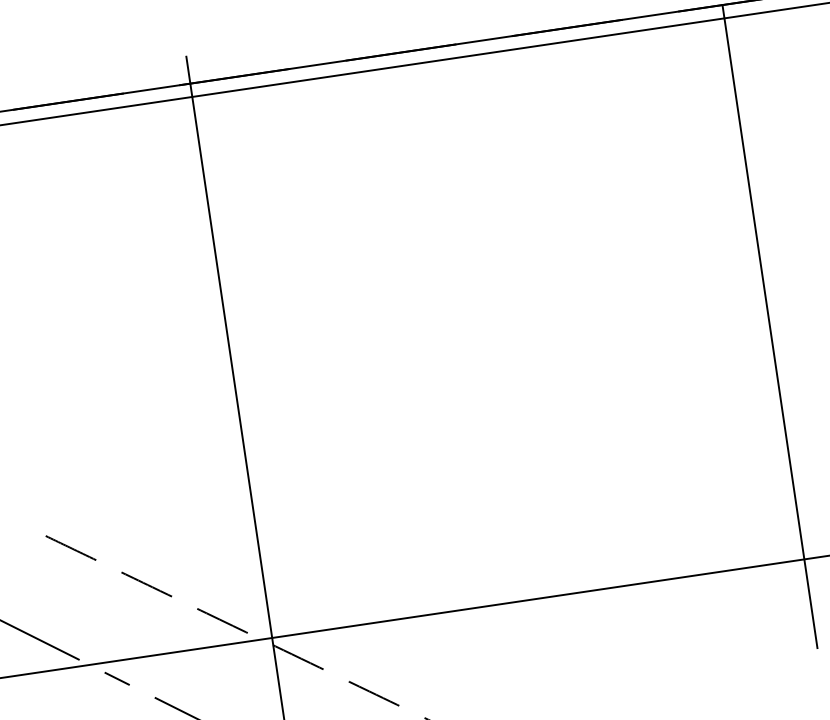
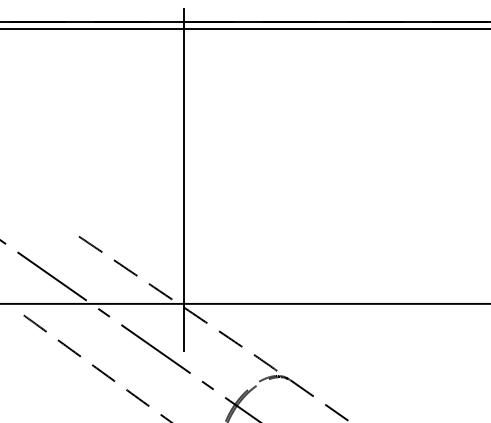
line: (769, 326) -> (454, 185), removed

